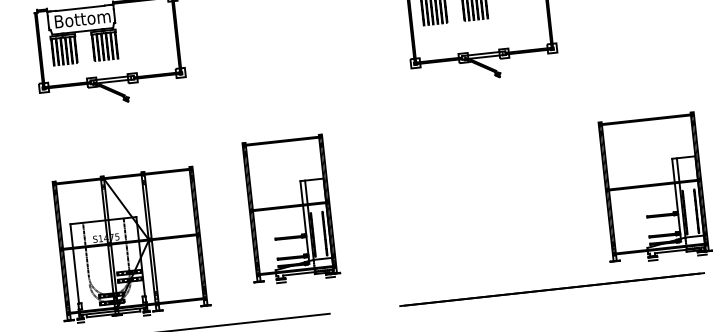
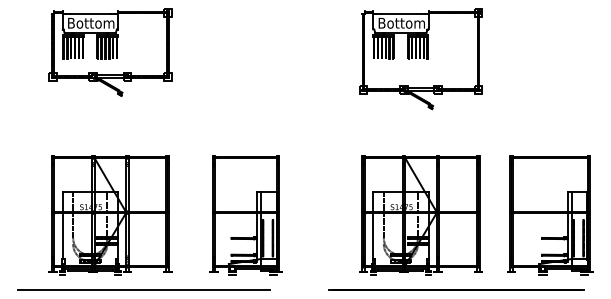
part: (499, 205) -> (420, 215), added
part: (289, 210) -> (245, 215), moved

